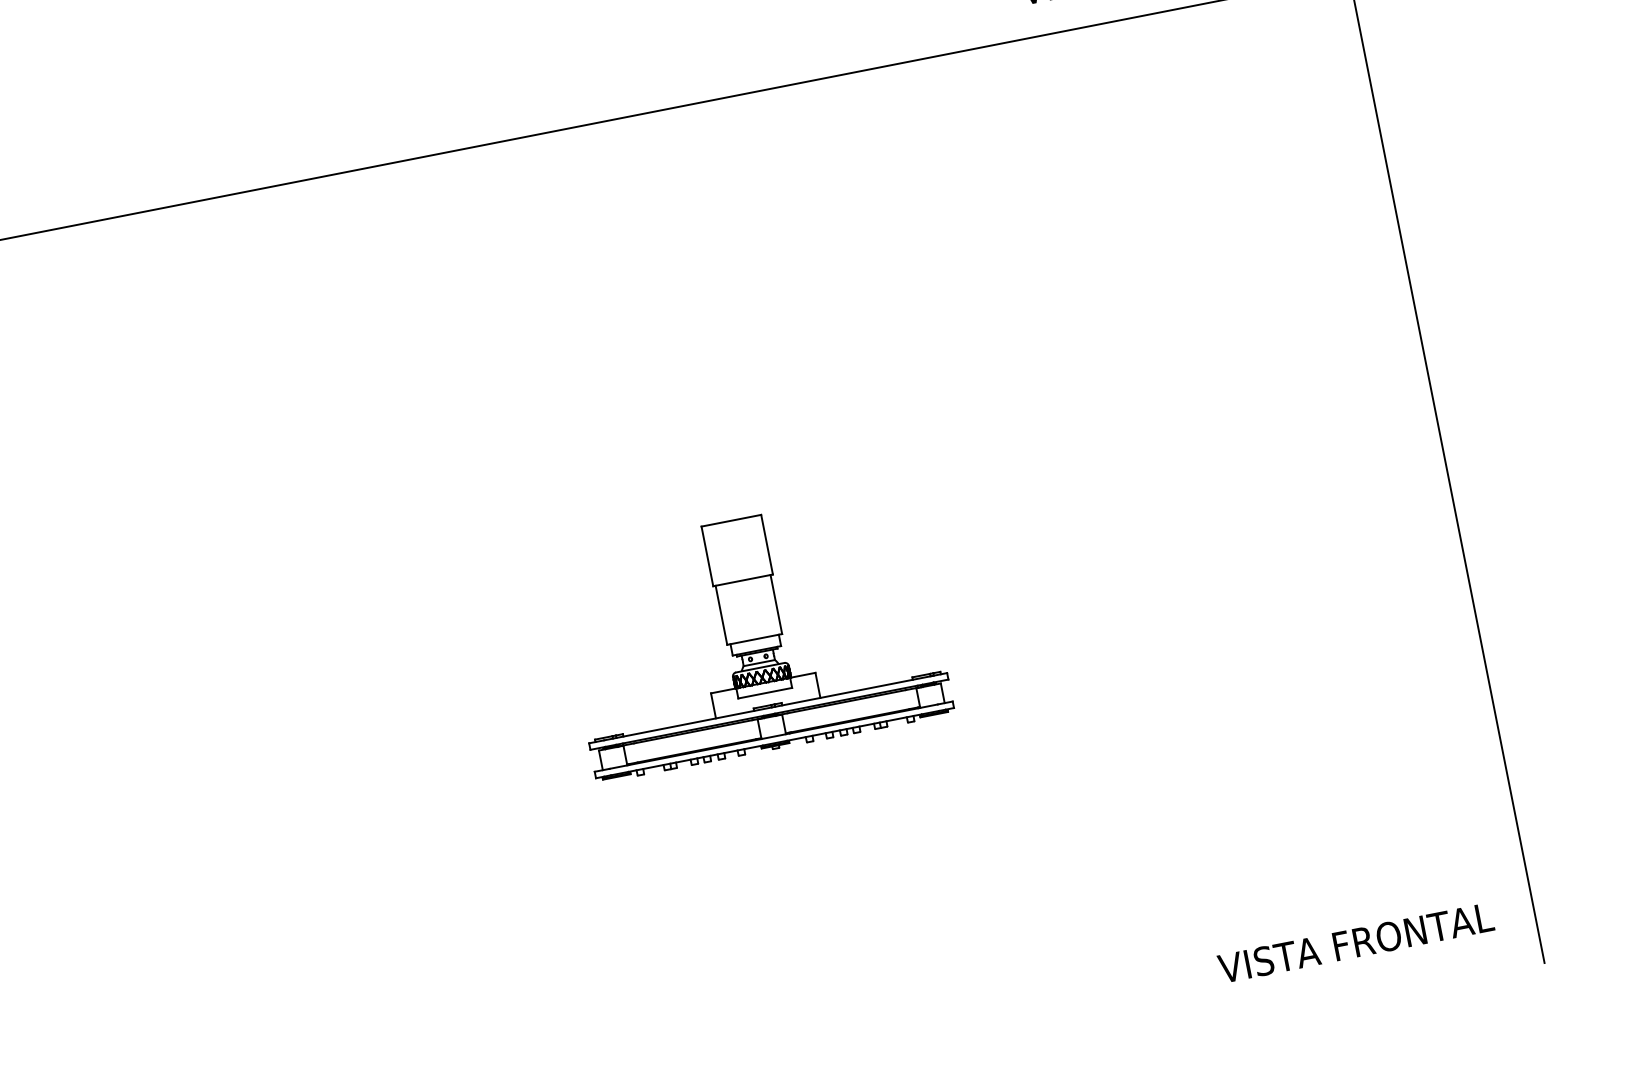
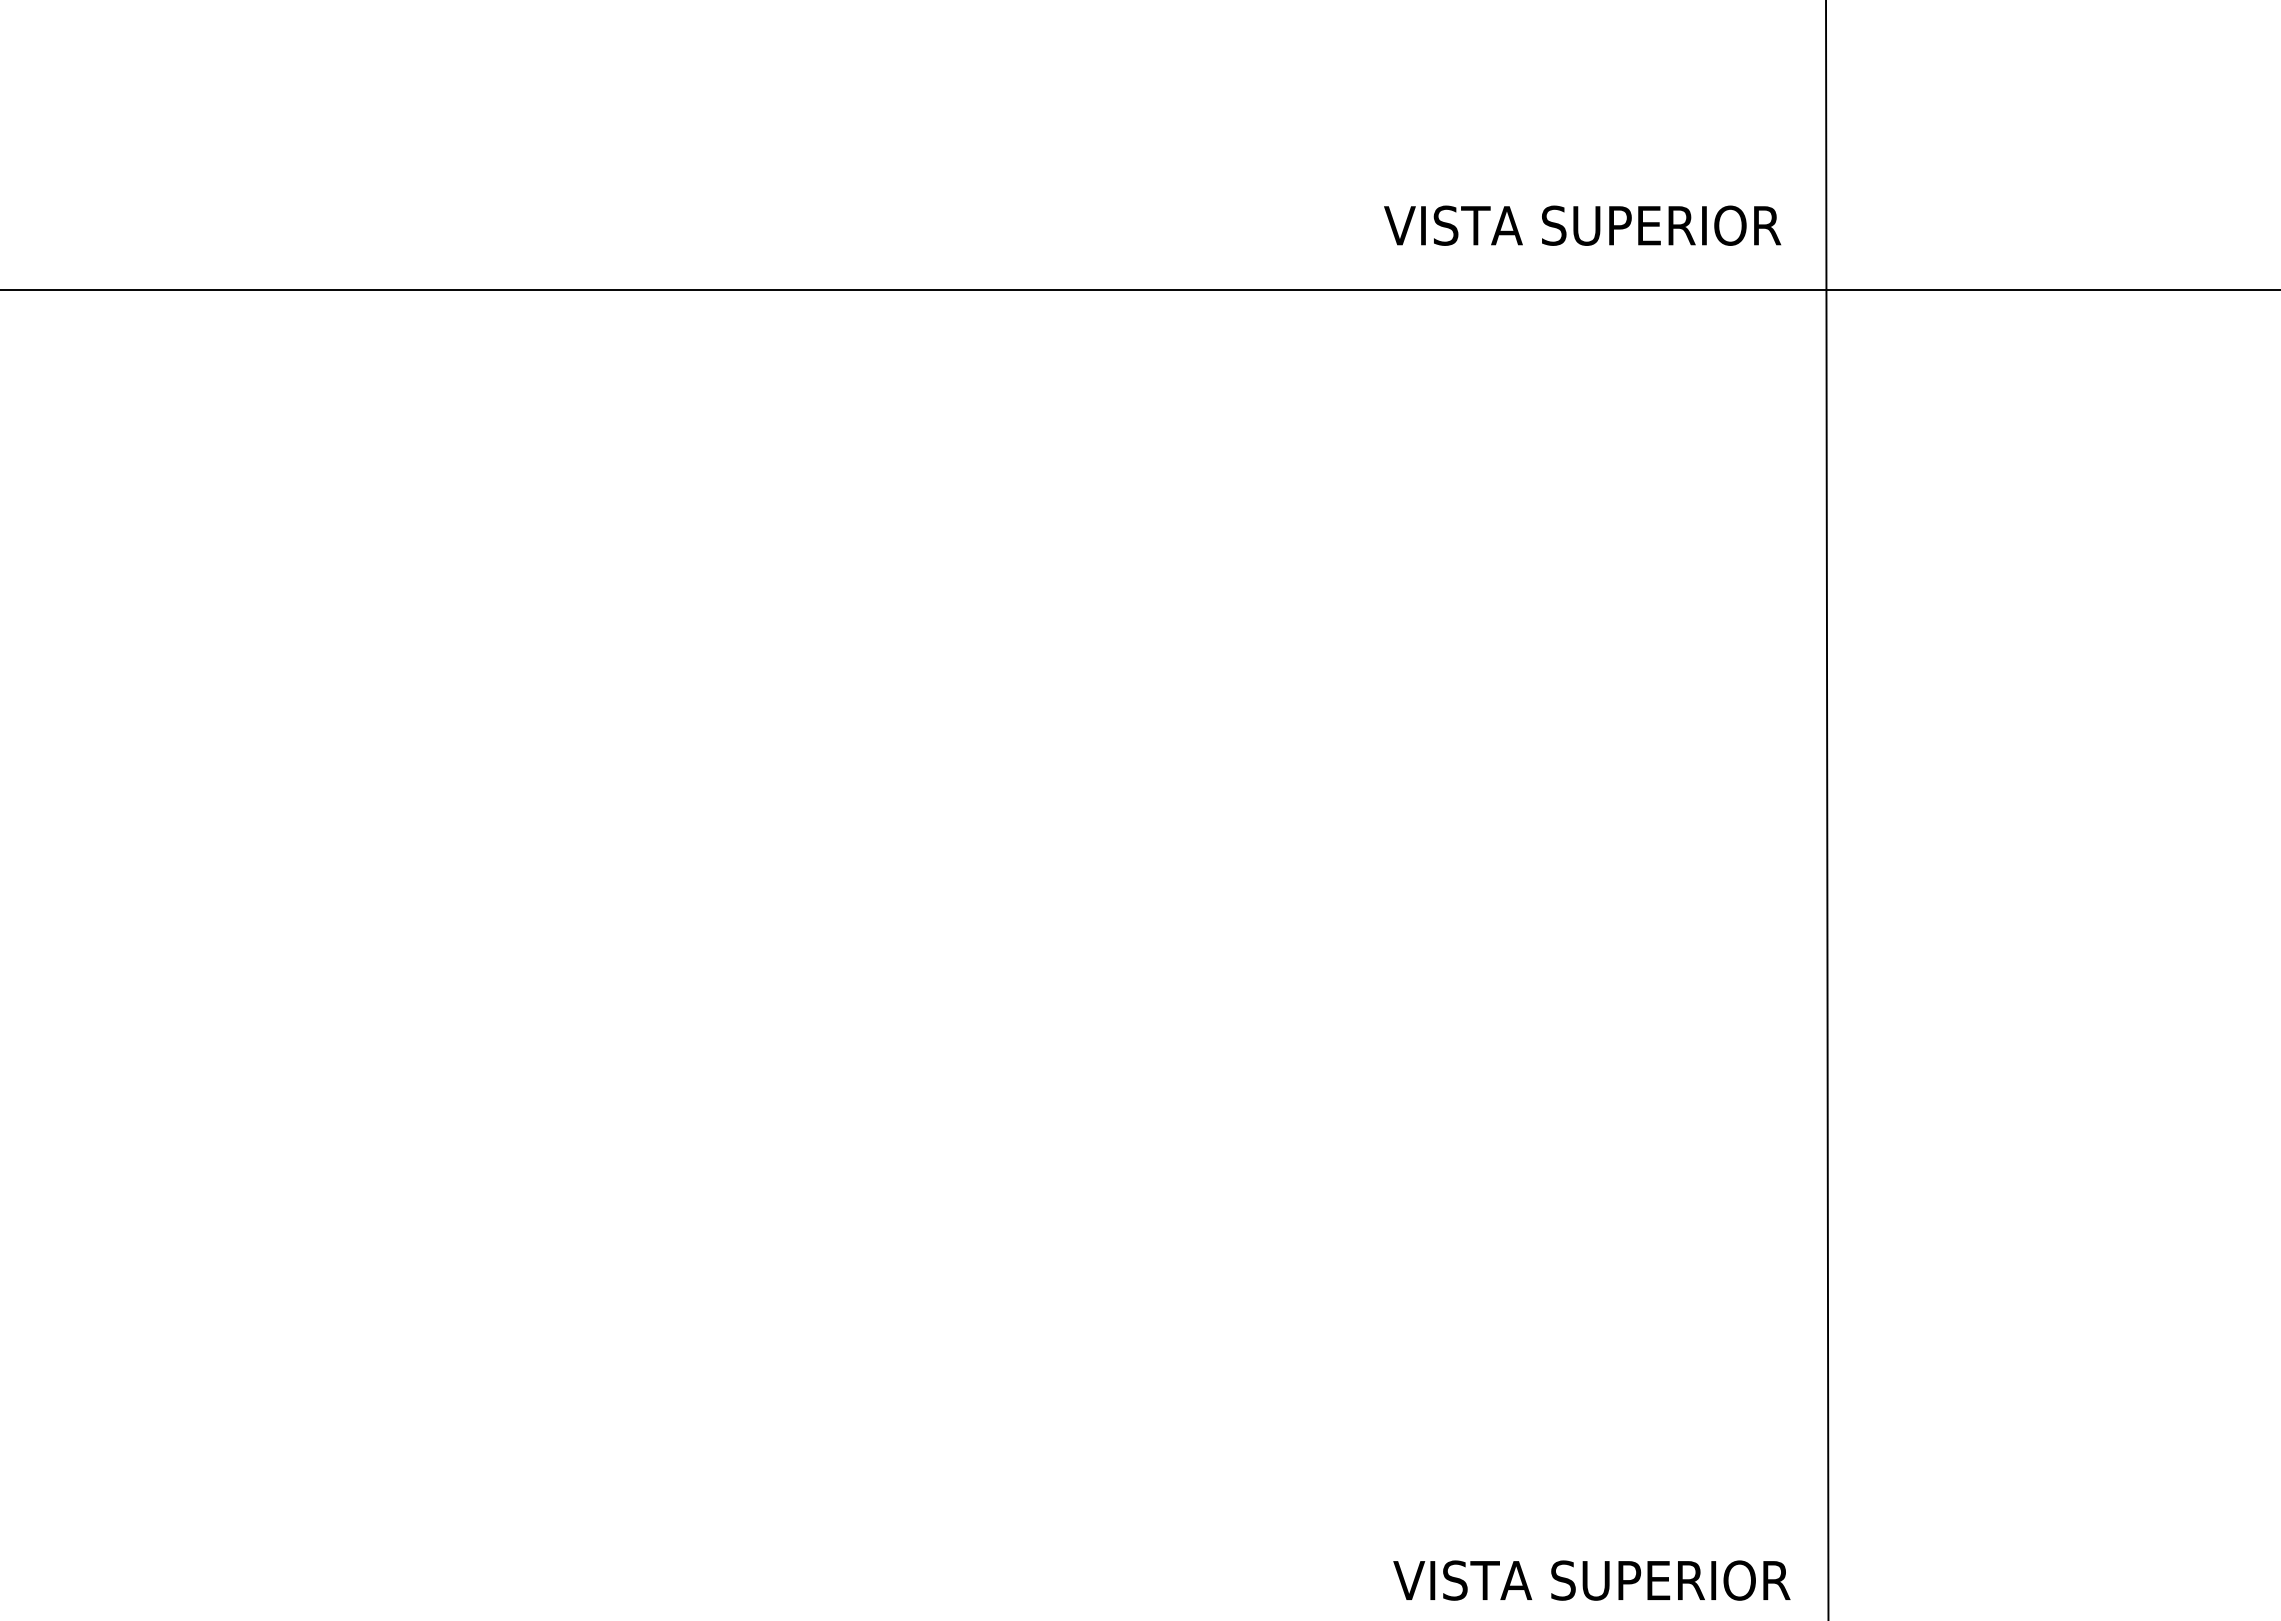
part: (753, 634) -> (860, 1012), removed
text: (1419, 930) -> (1670, 1580), VISTA FRONTAL -> VISTA SUPERIOR

